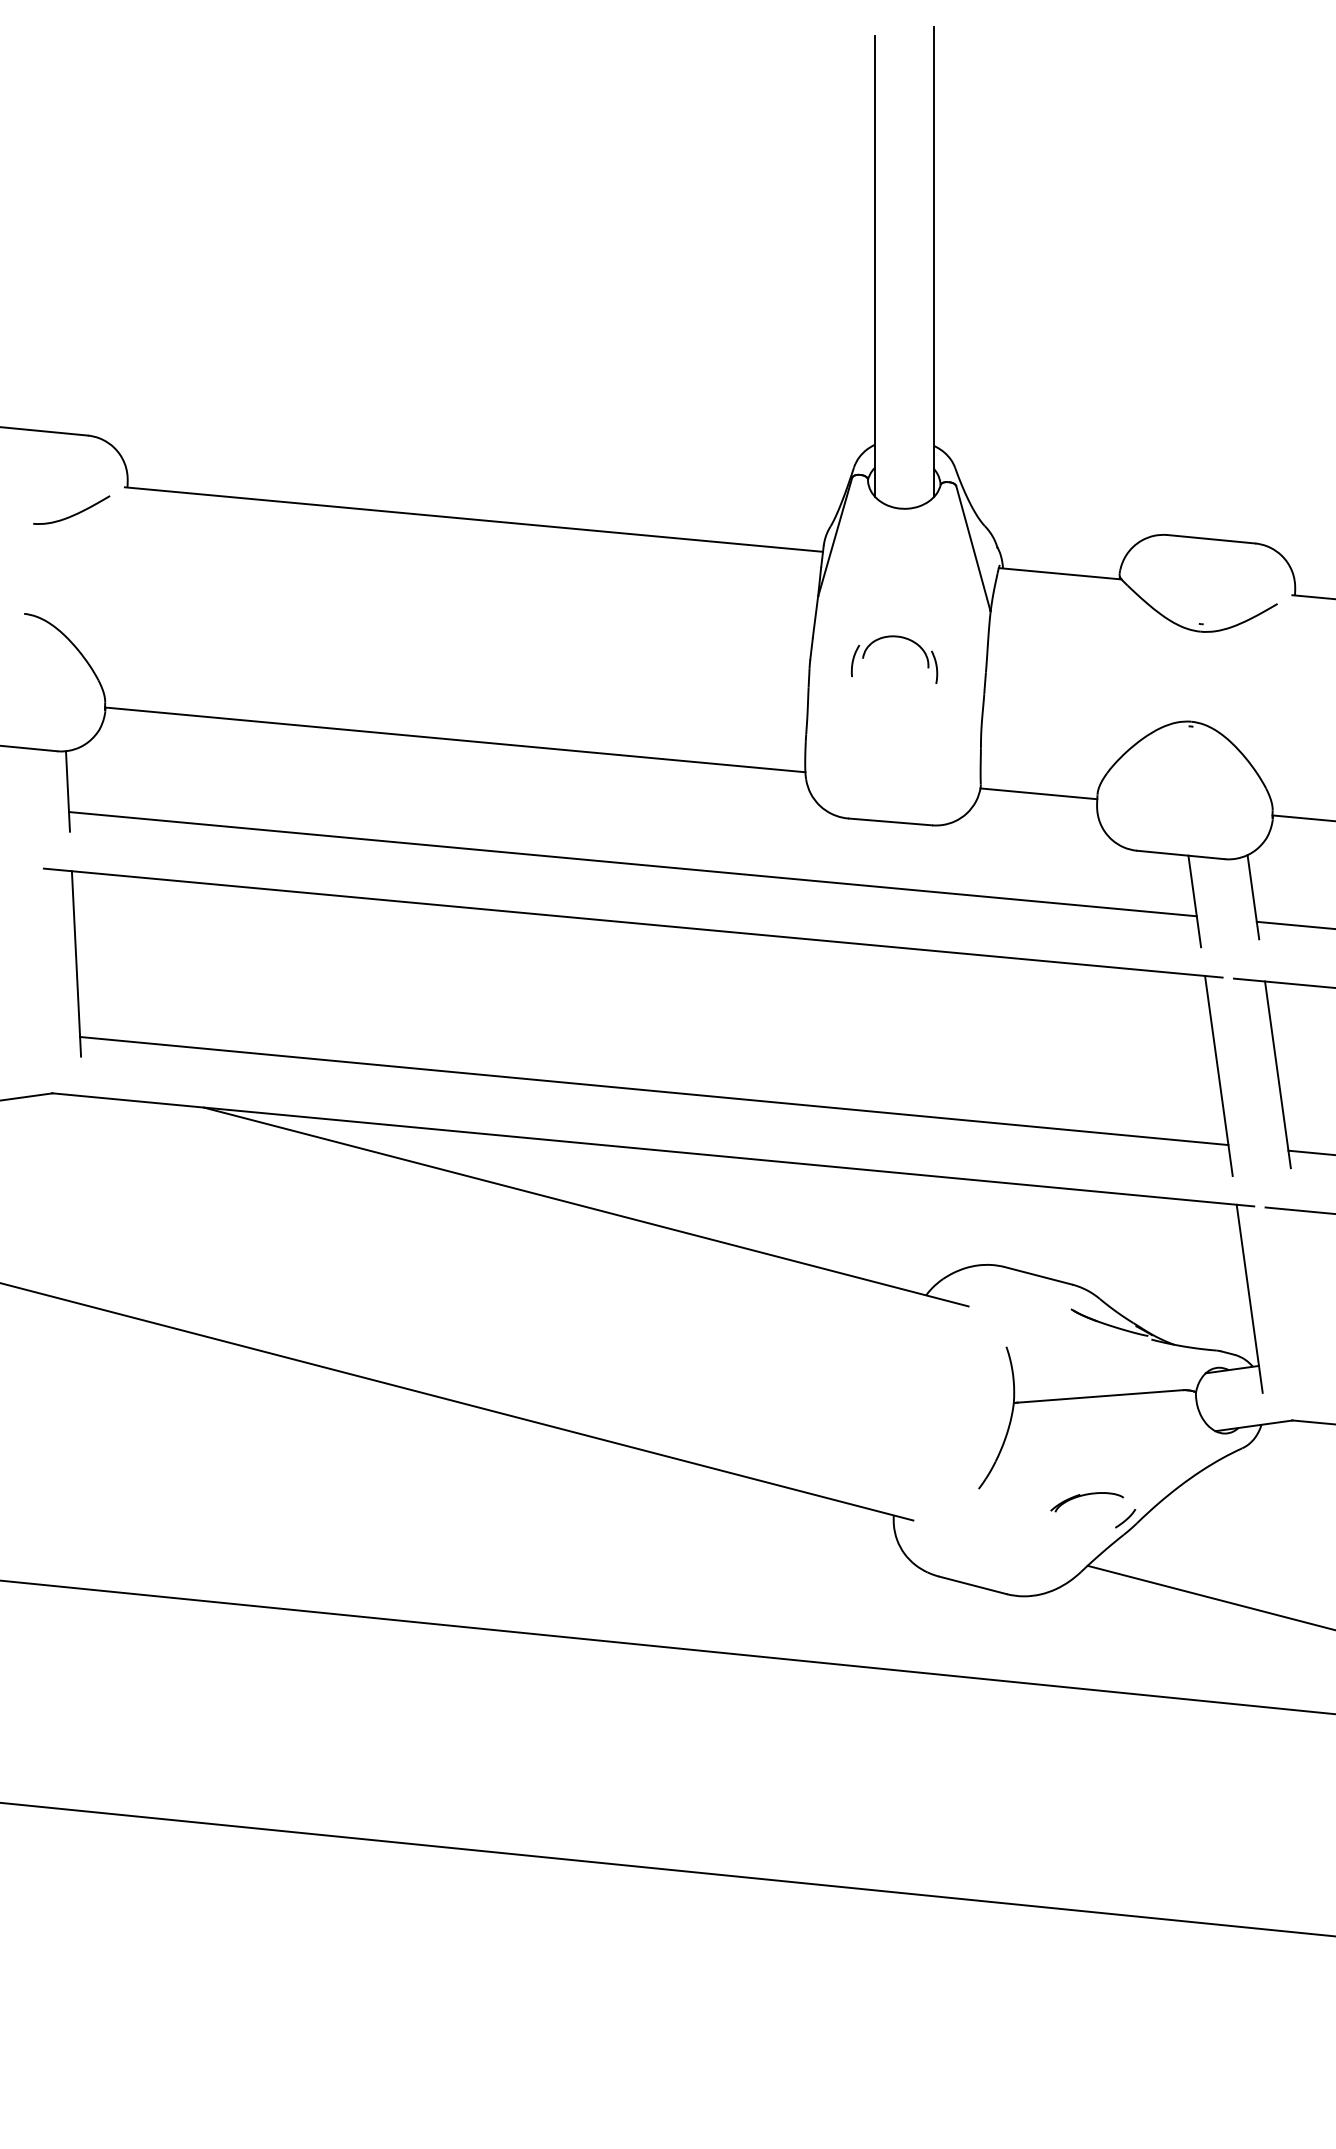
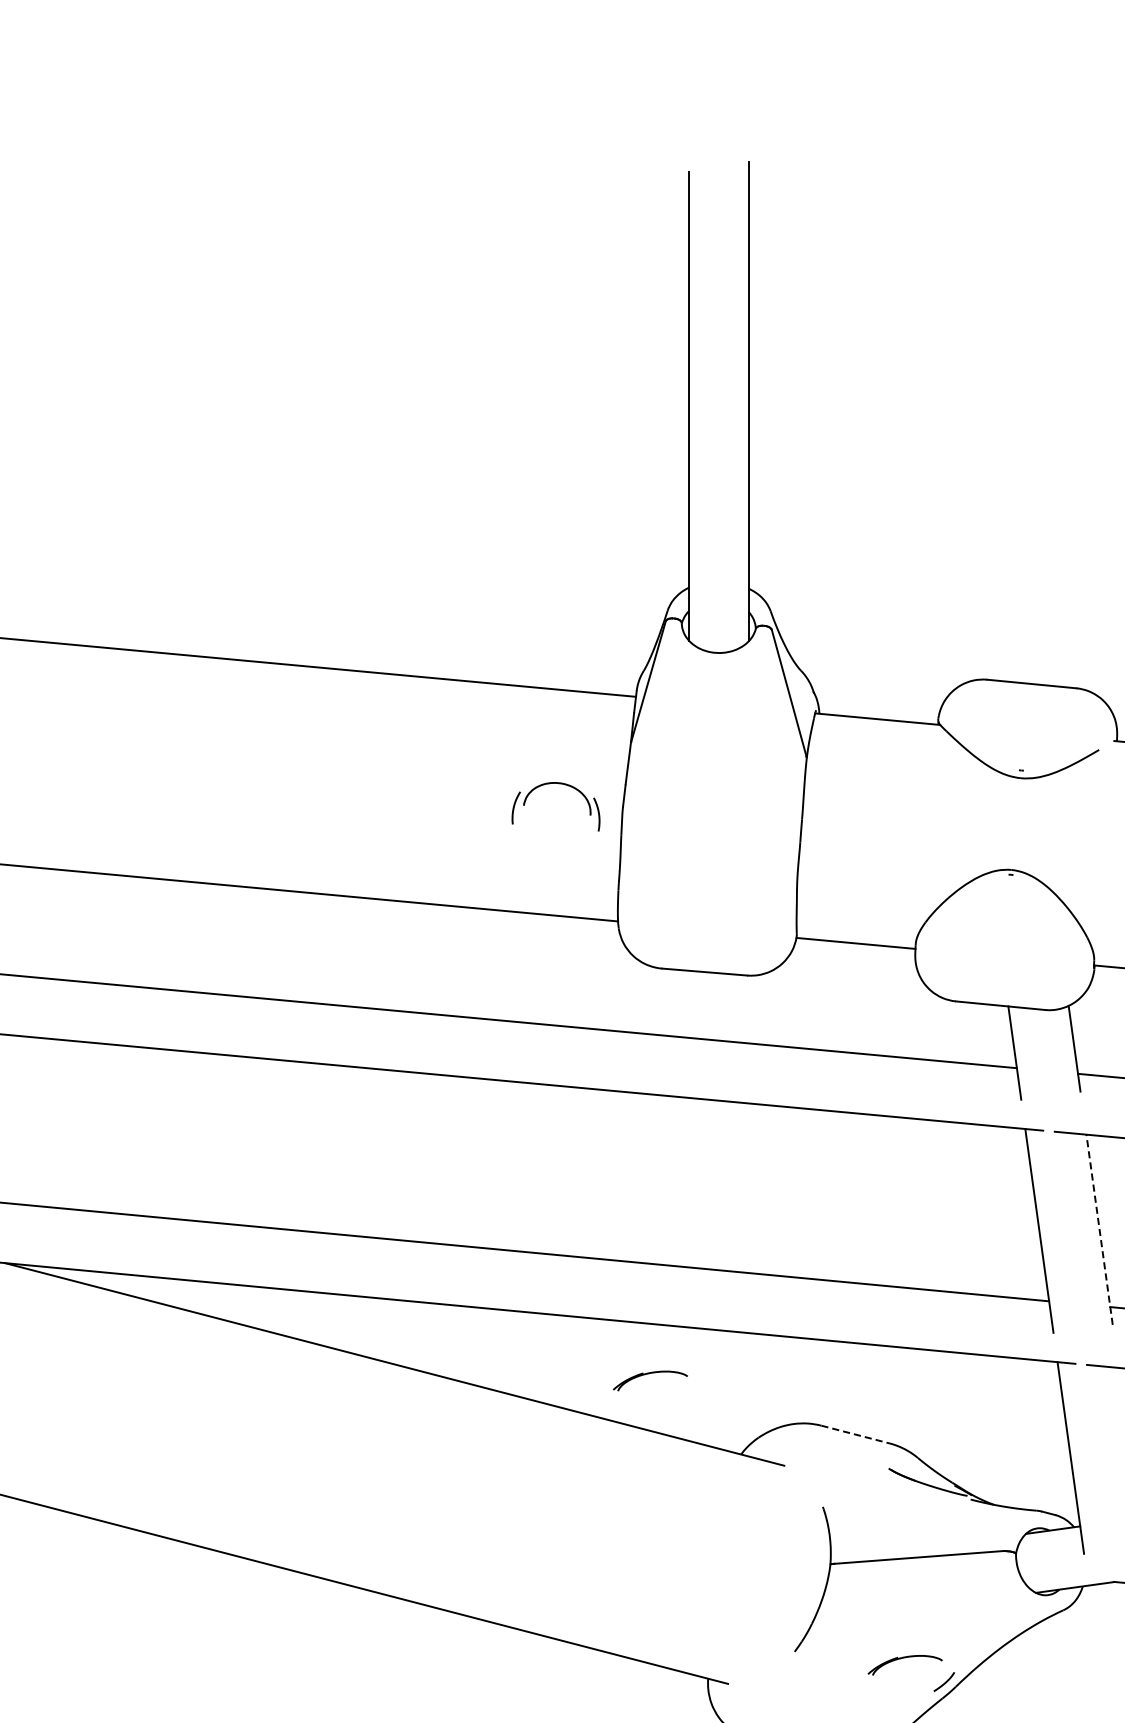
part: (894, 637) -> (556, 784), moved
line: (1277, 1074) -> (1099, 1229), solid -> dashed
part: (837, 1216) -> (650, 1374), added
line: (1038, 1275) -> (855, 1434), solid -> dashed

